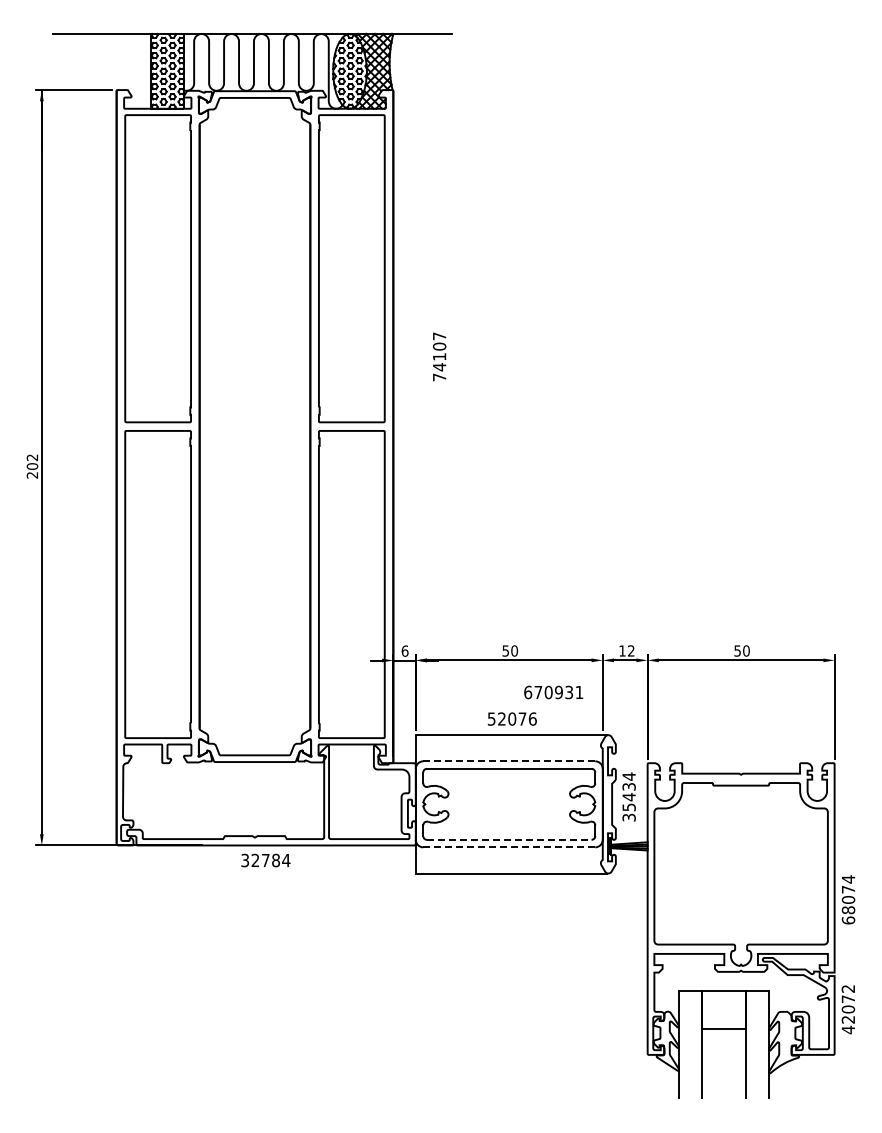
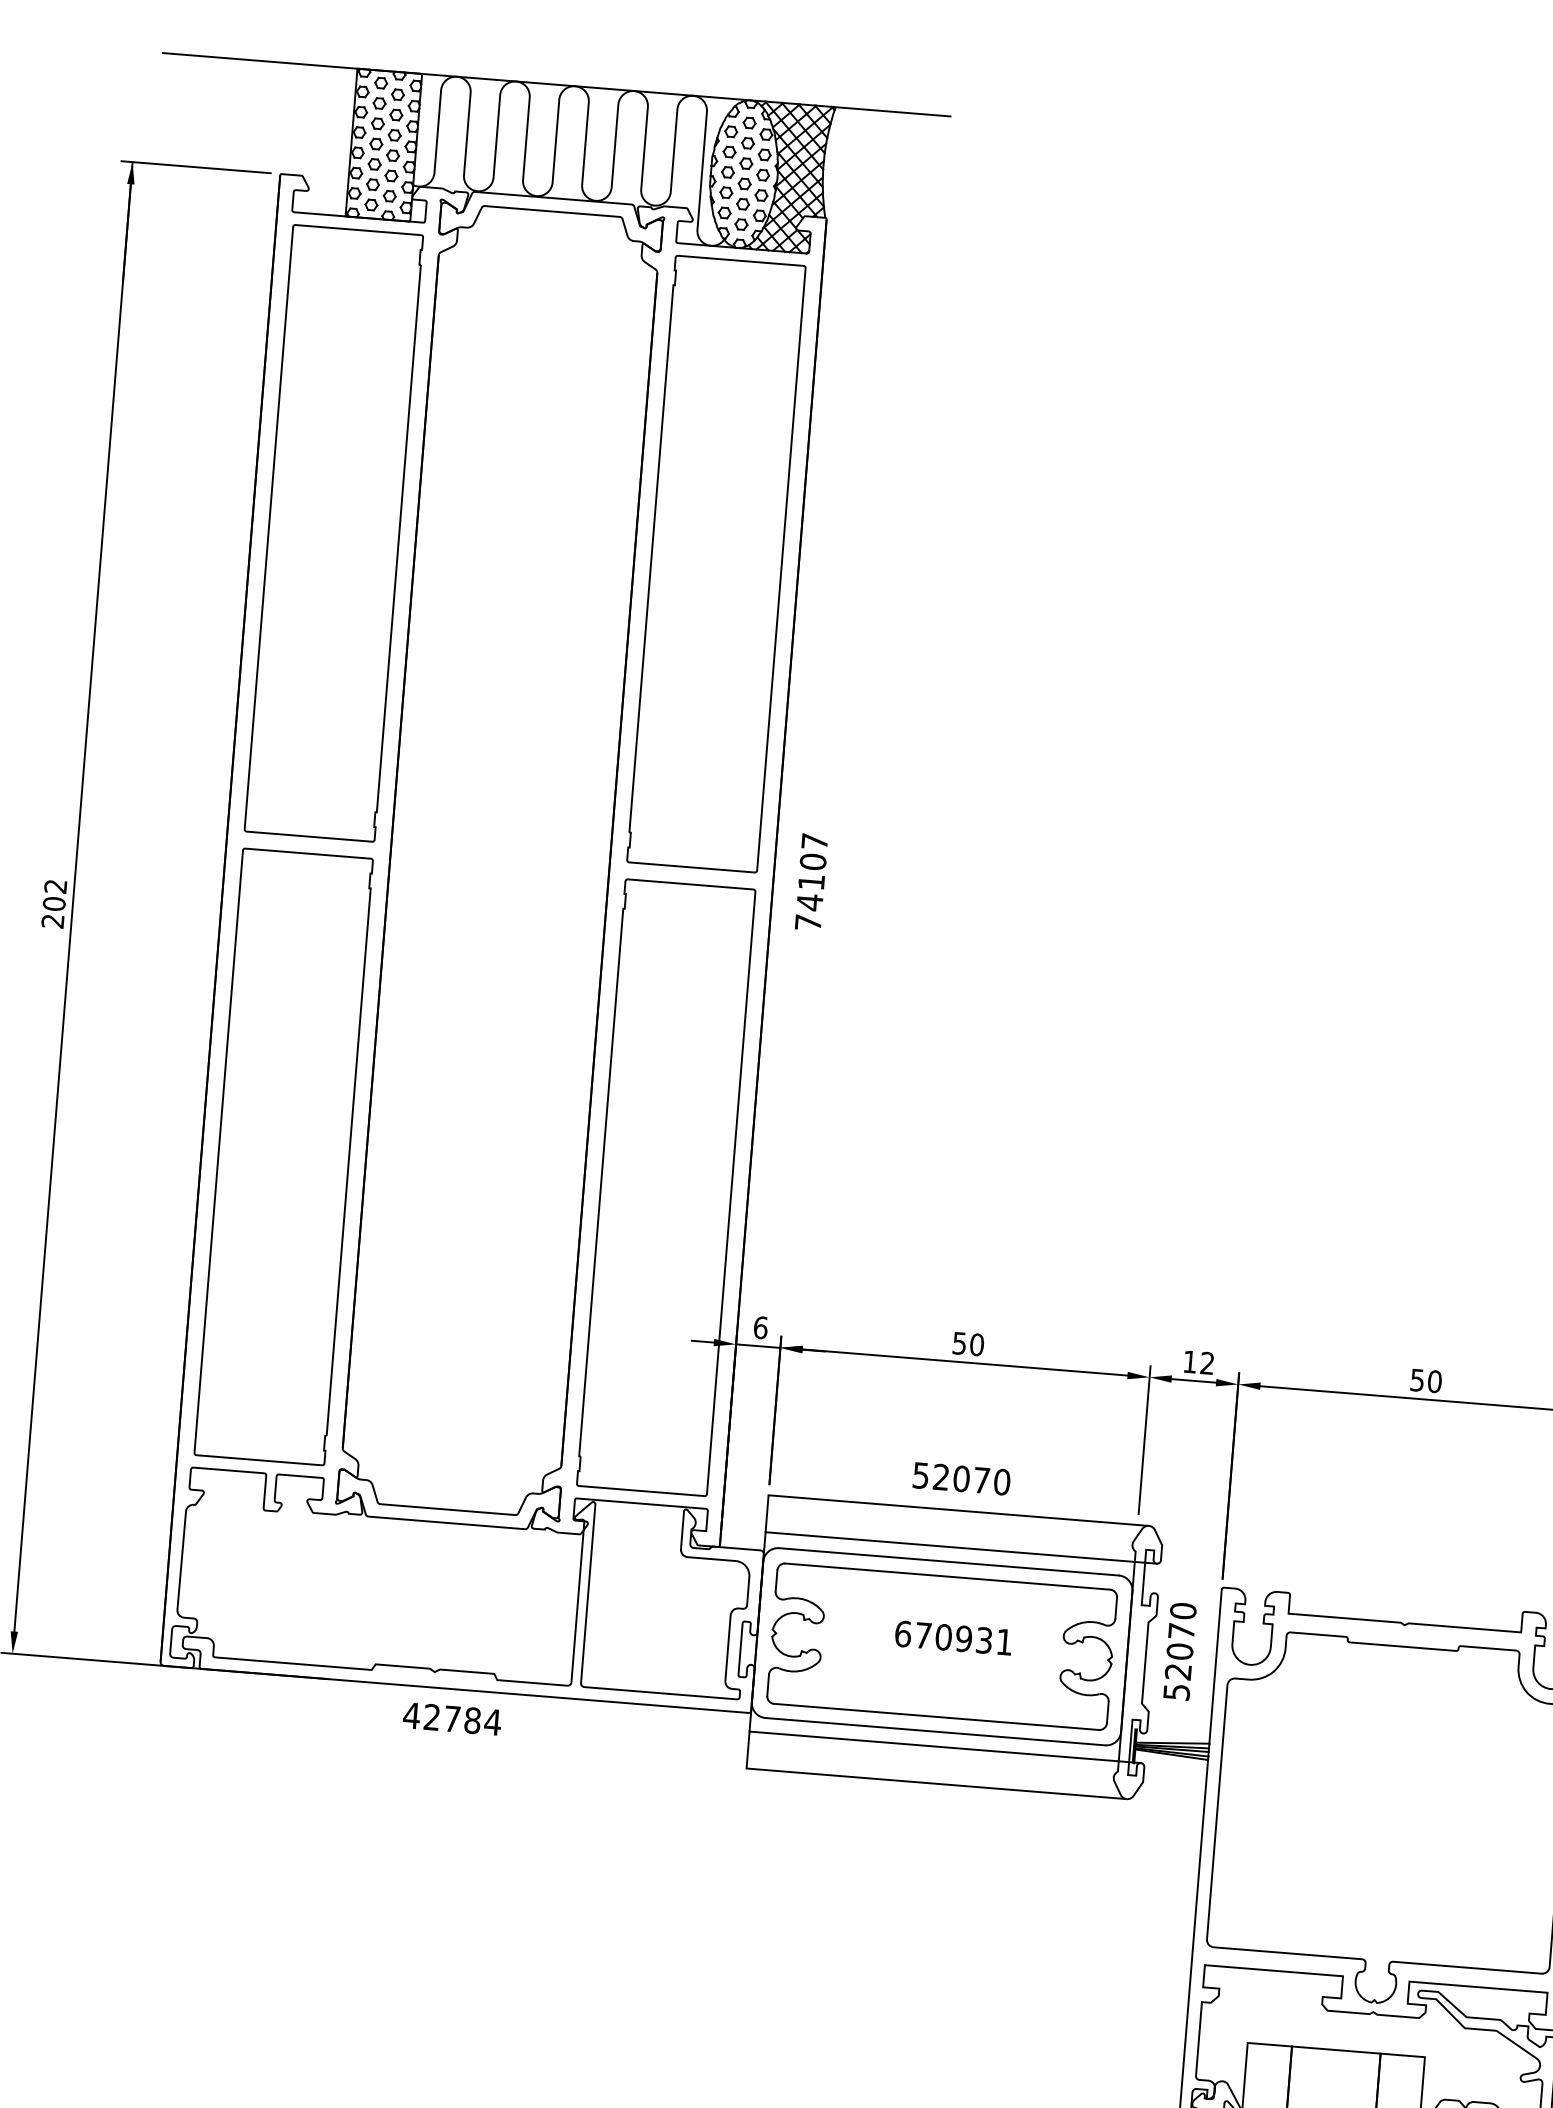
text: (439, 356) -> (811, 881), moved
text: (553, 692) -> (953, 1638), moved
text: (532, 718) -> (1001, 1480), 52076 -> 52070
line: (514, 753) -> (960, 1547), added
line: (508, 761) -> (947, 1562), dashed -> solid
text: (628, 796) -> (1178, 1650), 35434 -> 52070
line: (509, 839) -> (937, 1716), dashed -> solid
line: (509, 847) -> (935, 1732), dashed -> solid
line: (514, 854) -> (944, 1746), added
text: (245, 860) -> (412, 1715), 32784 -> 42784

